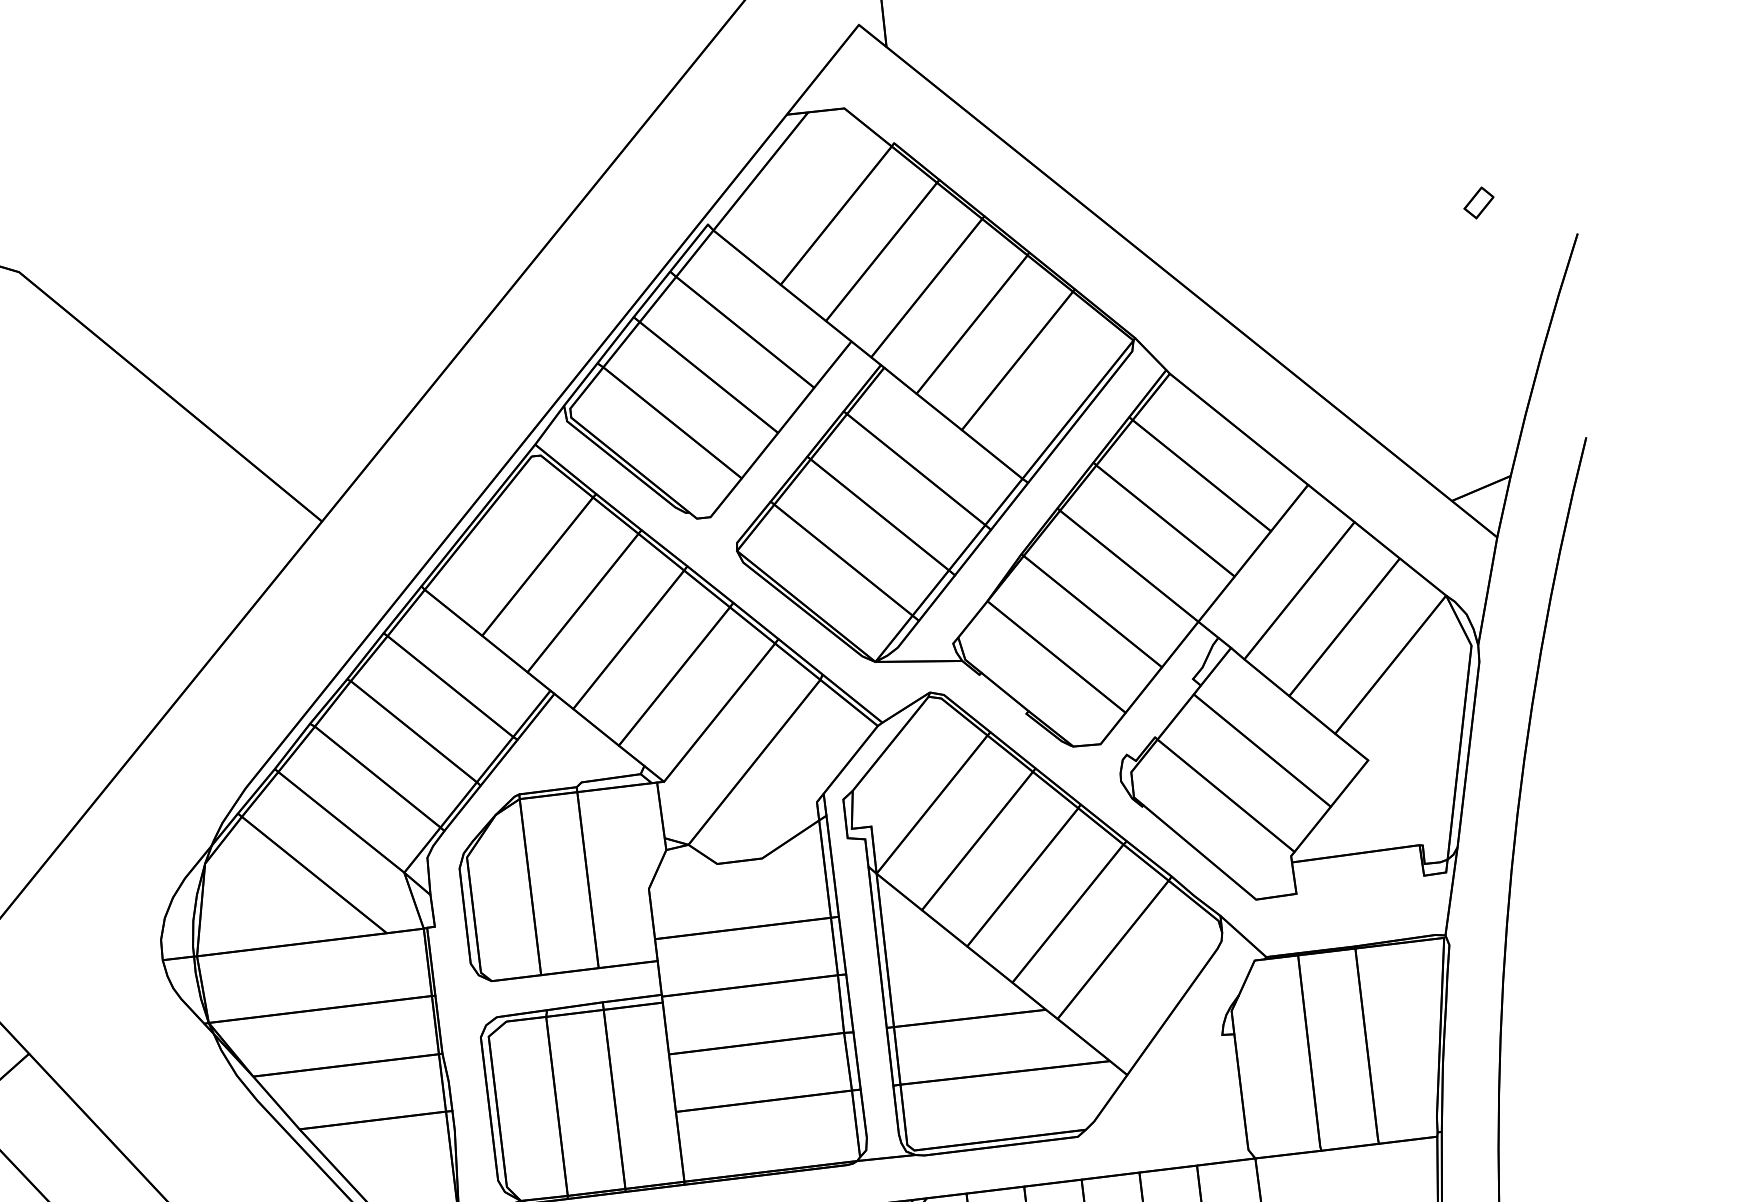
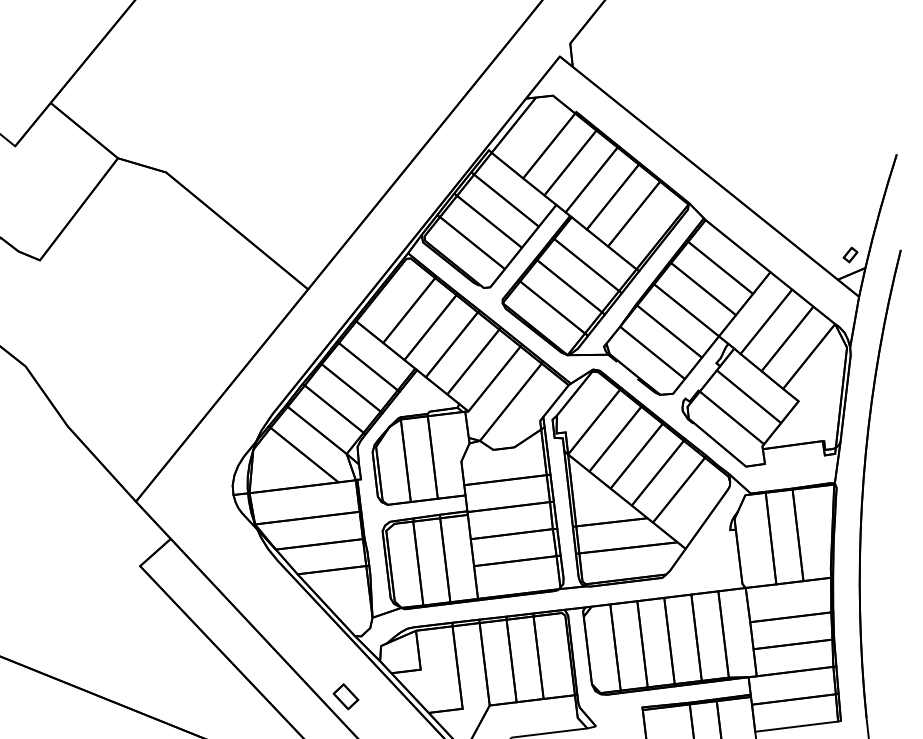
part: (1478, 201) -> (850, 254), moved

